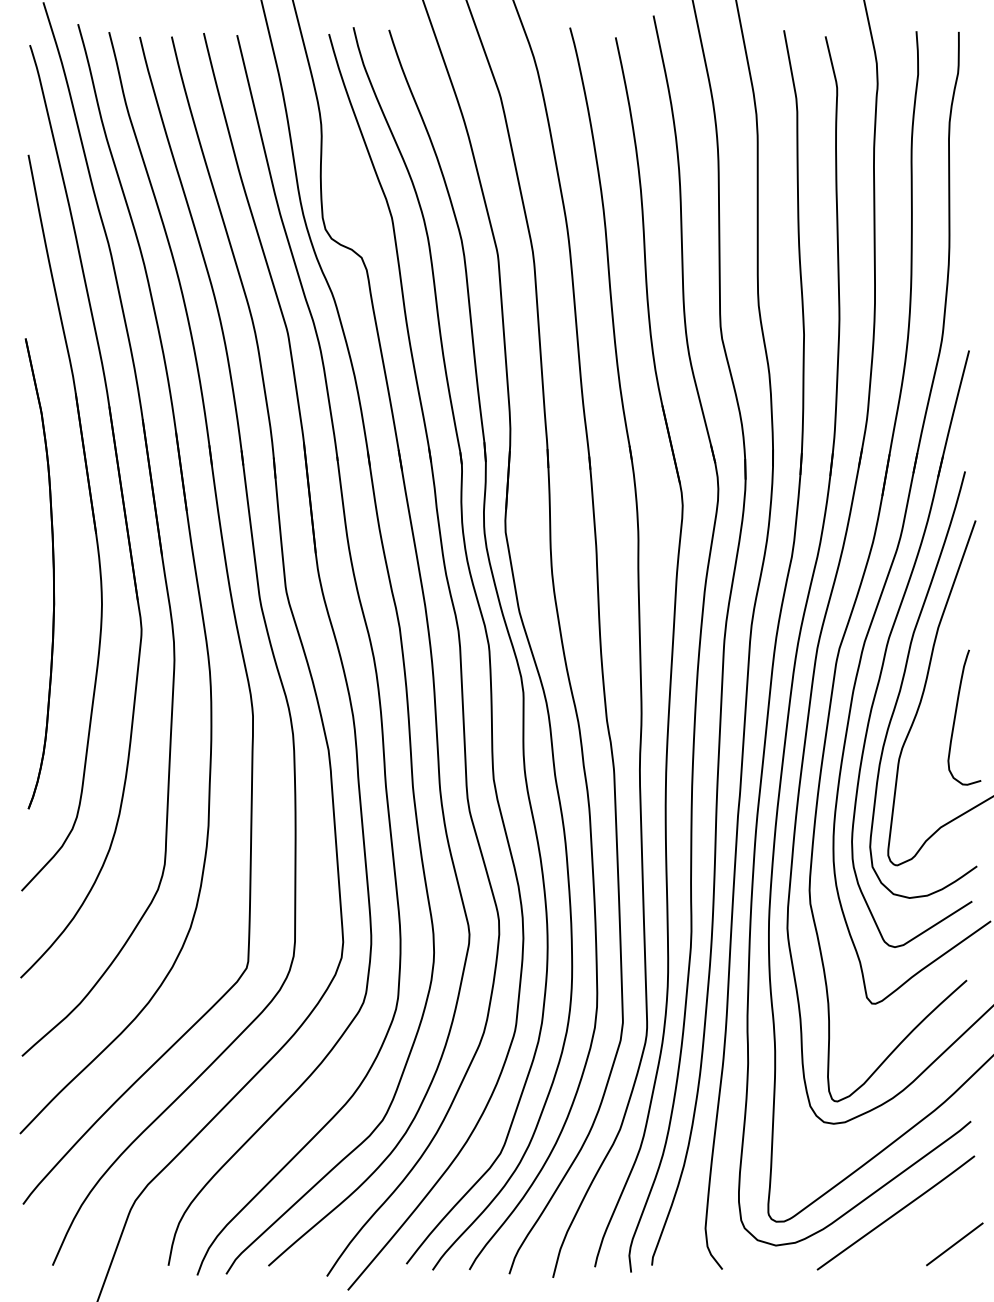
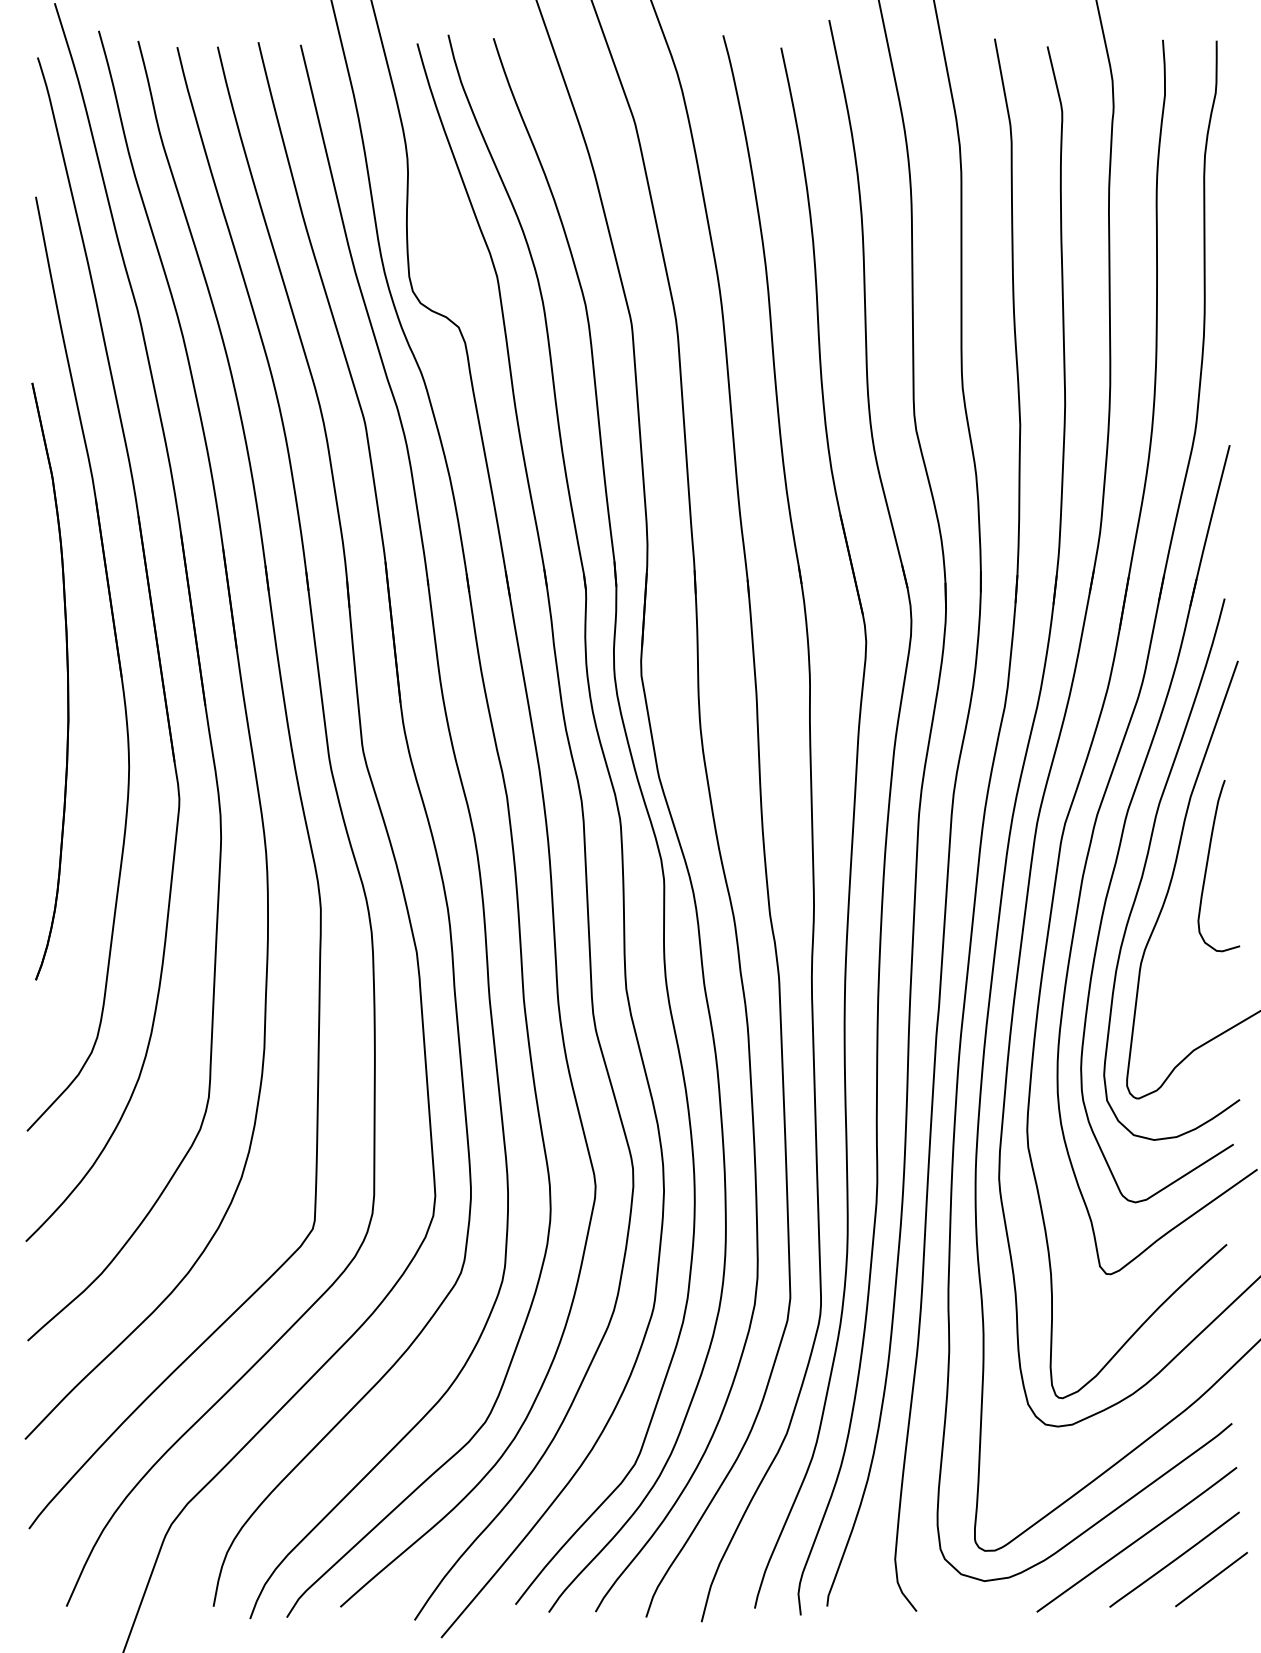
part: (53, 573) -> (67, 681), moved
curve: (956, 714) -> (1208, 862), moved
line: (925, 1228) -> (1174, 1559), added

